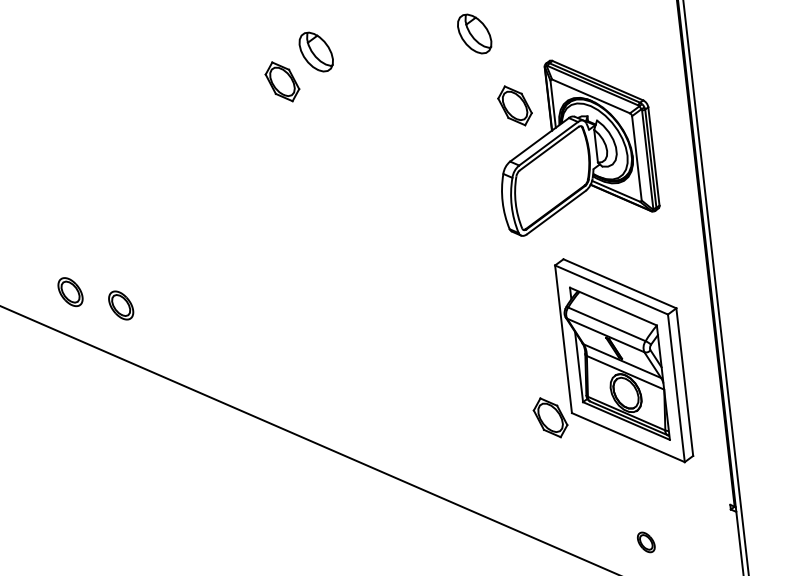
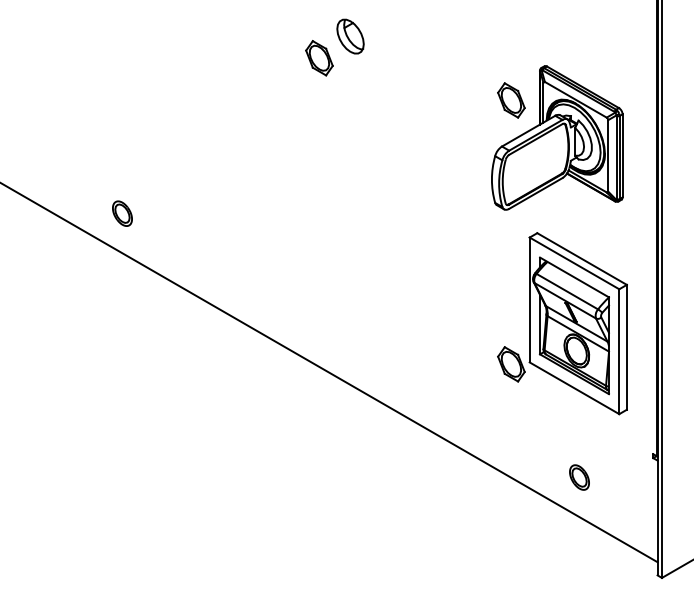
part: (474, 33) -> (484, 36), removed
part: (121, 305) -> (163, 229), removed
part: (646, 542) -> (579, 477), size x1.43

